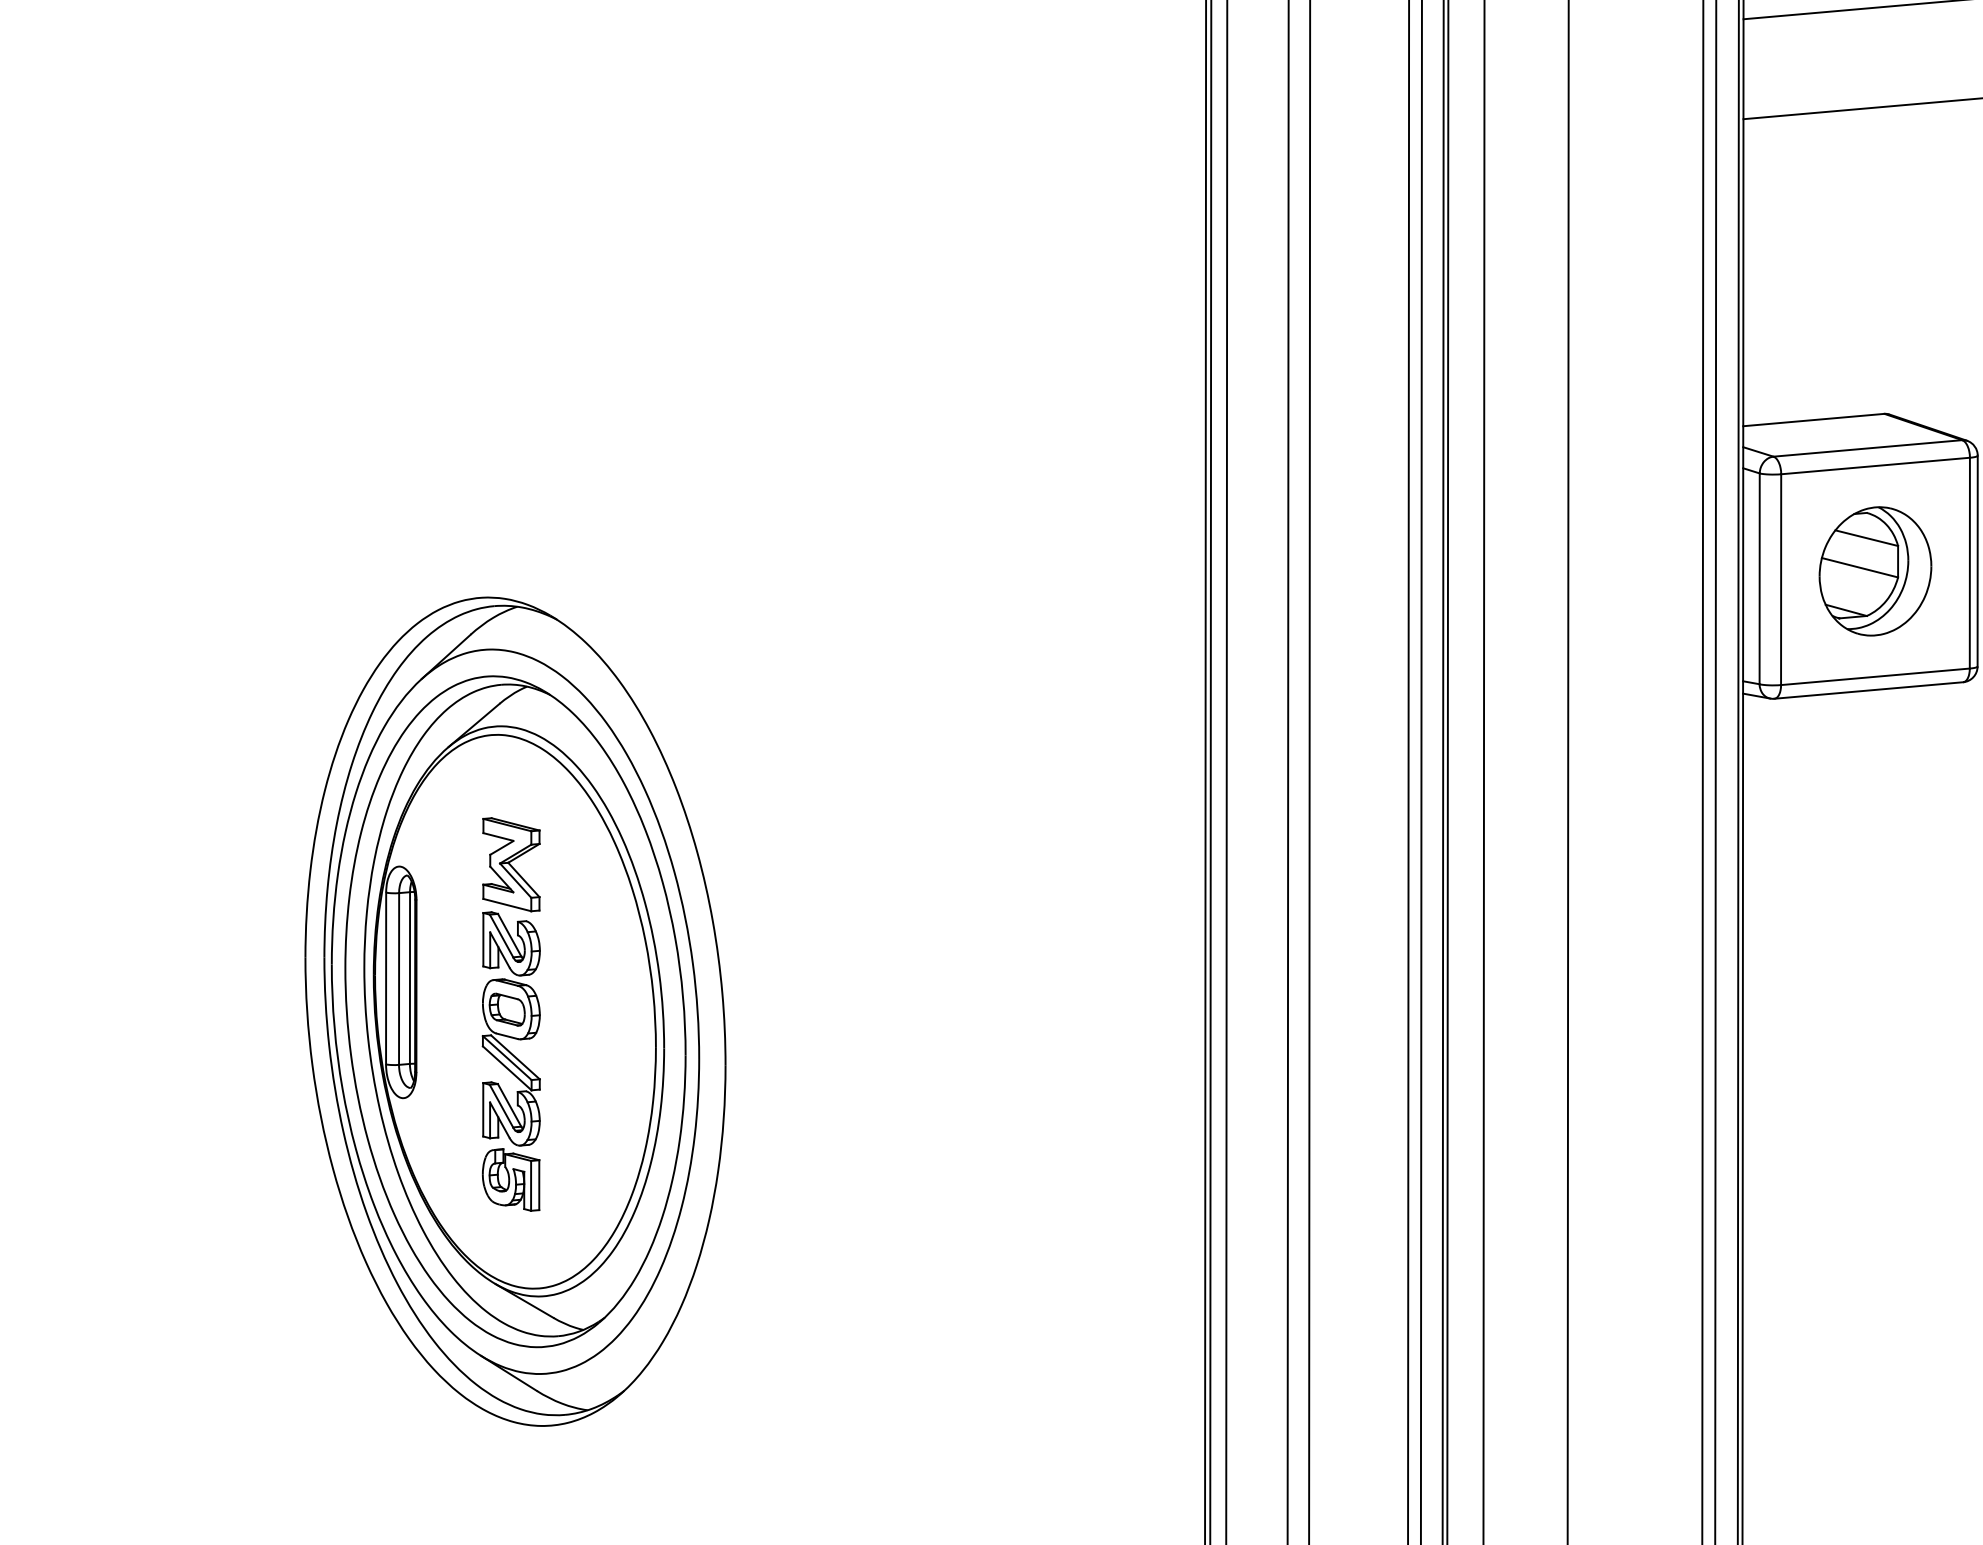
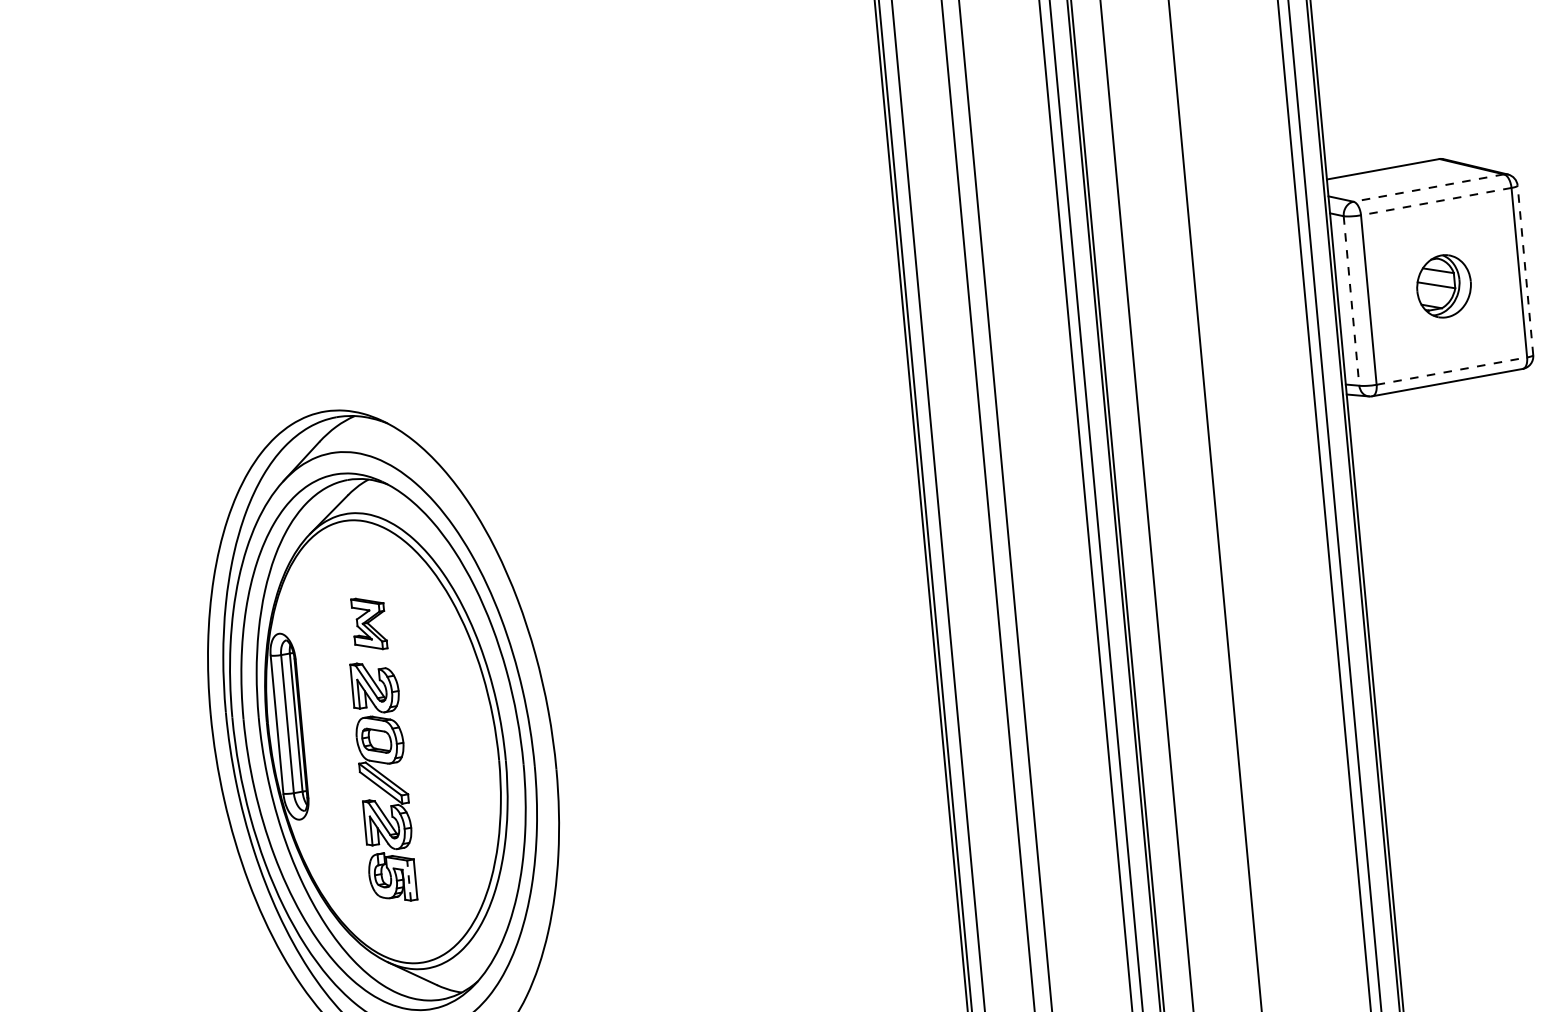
line: (1867, 448) -> (1428, 188), solid -> dashed
line: (1875, 466) -> (1436, 202), solid -> dashed
line: (1977, 560) -> (1525, 269), solid -> dashed
part: (1875, 571) -> (1444, 286), size x0.6
line: (1759, 579) -> (1351, 301), solid -> dashed
line: (1875, 676) -> (1451, 370), solid -> dashed
part: (511, 864) -> (369, 623), size x0.7
line: (531, 1185) -> (409, 880), solid -> dashed

